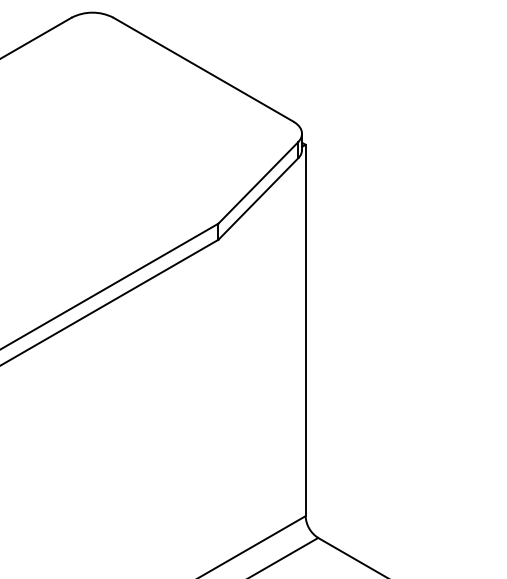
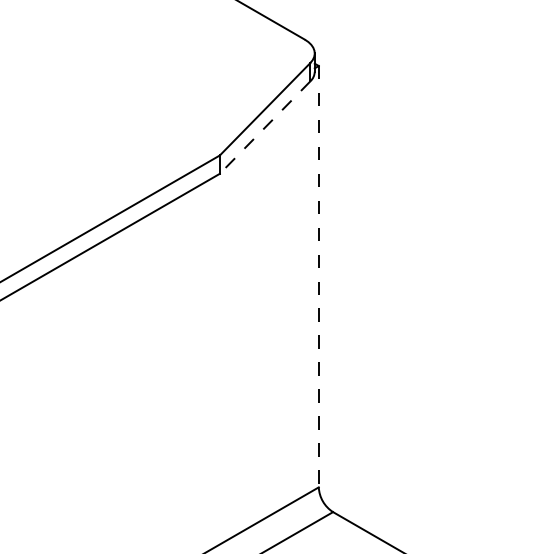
line: (257, 199) -> (264, 128), solid -> dashed
line: (305, 330) -> (318, 276), solid -> dashed

